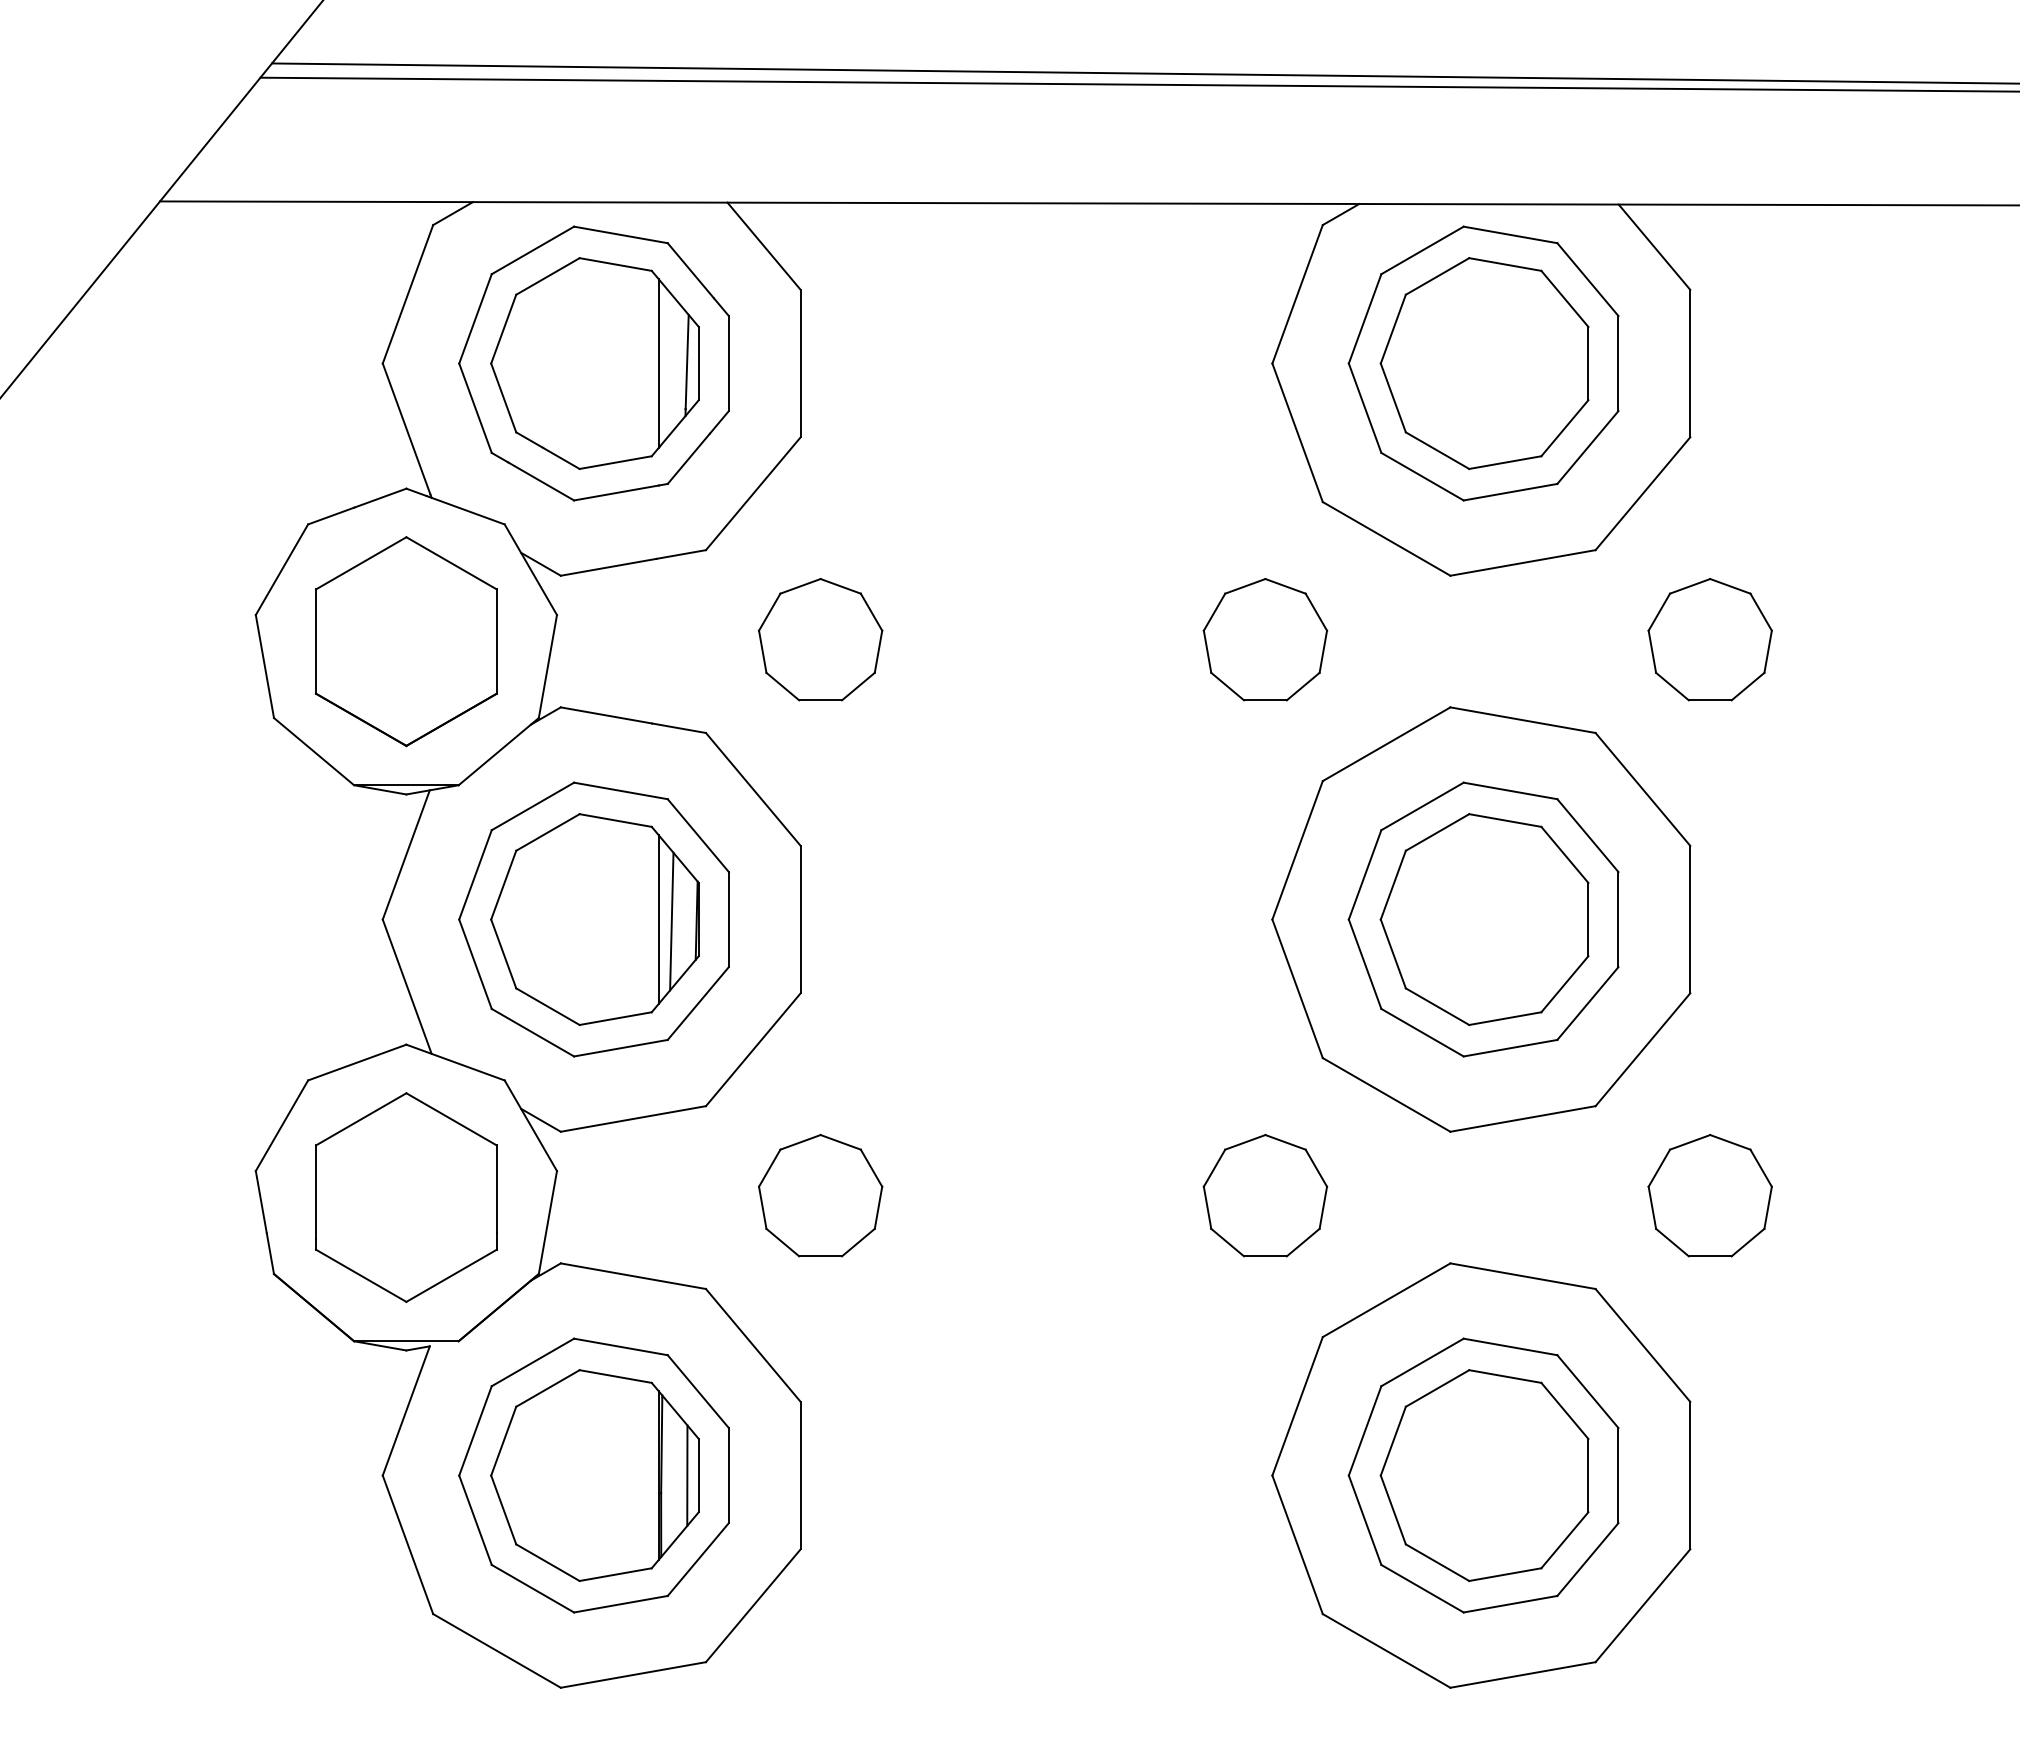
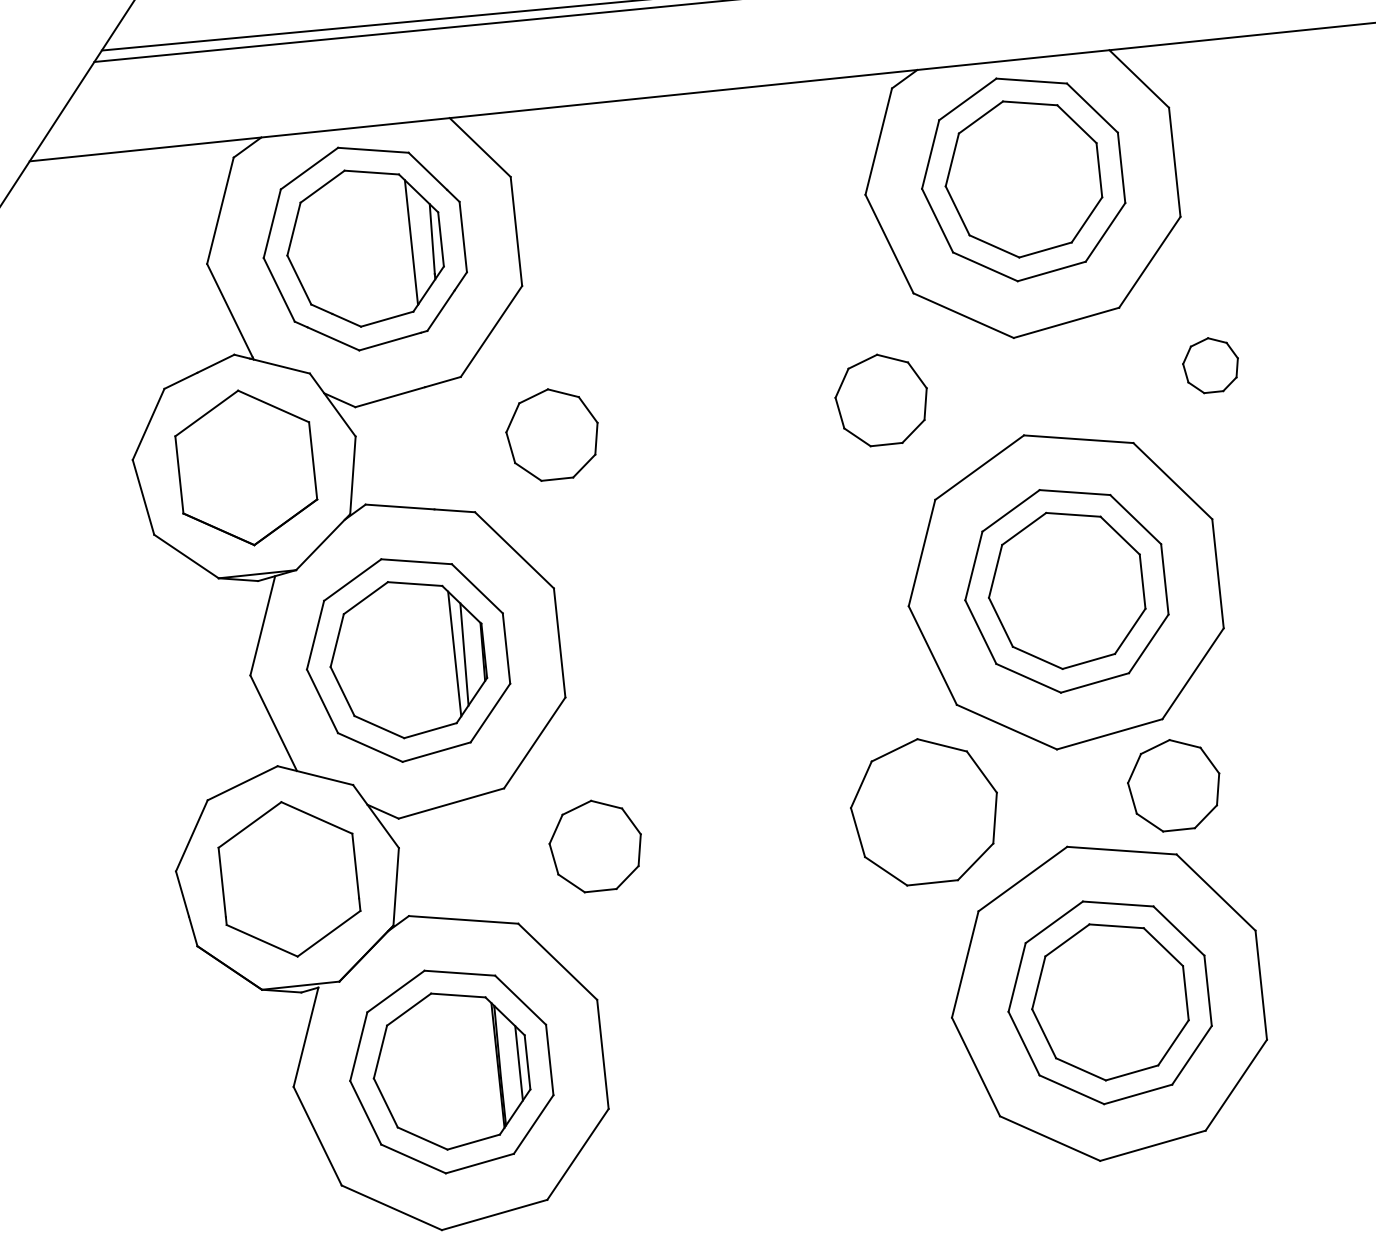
part: (1709, 639) -> (1210, 365), size x0.6
part: (1265, 1195) -> (925, 811), size x1.6
part: (1709, 1195) -> (1173, 784), moved

